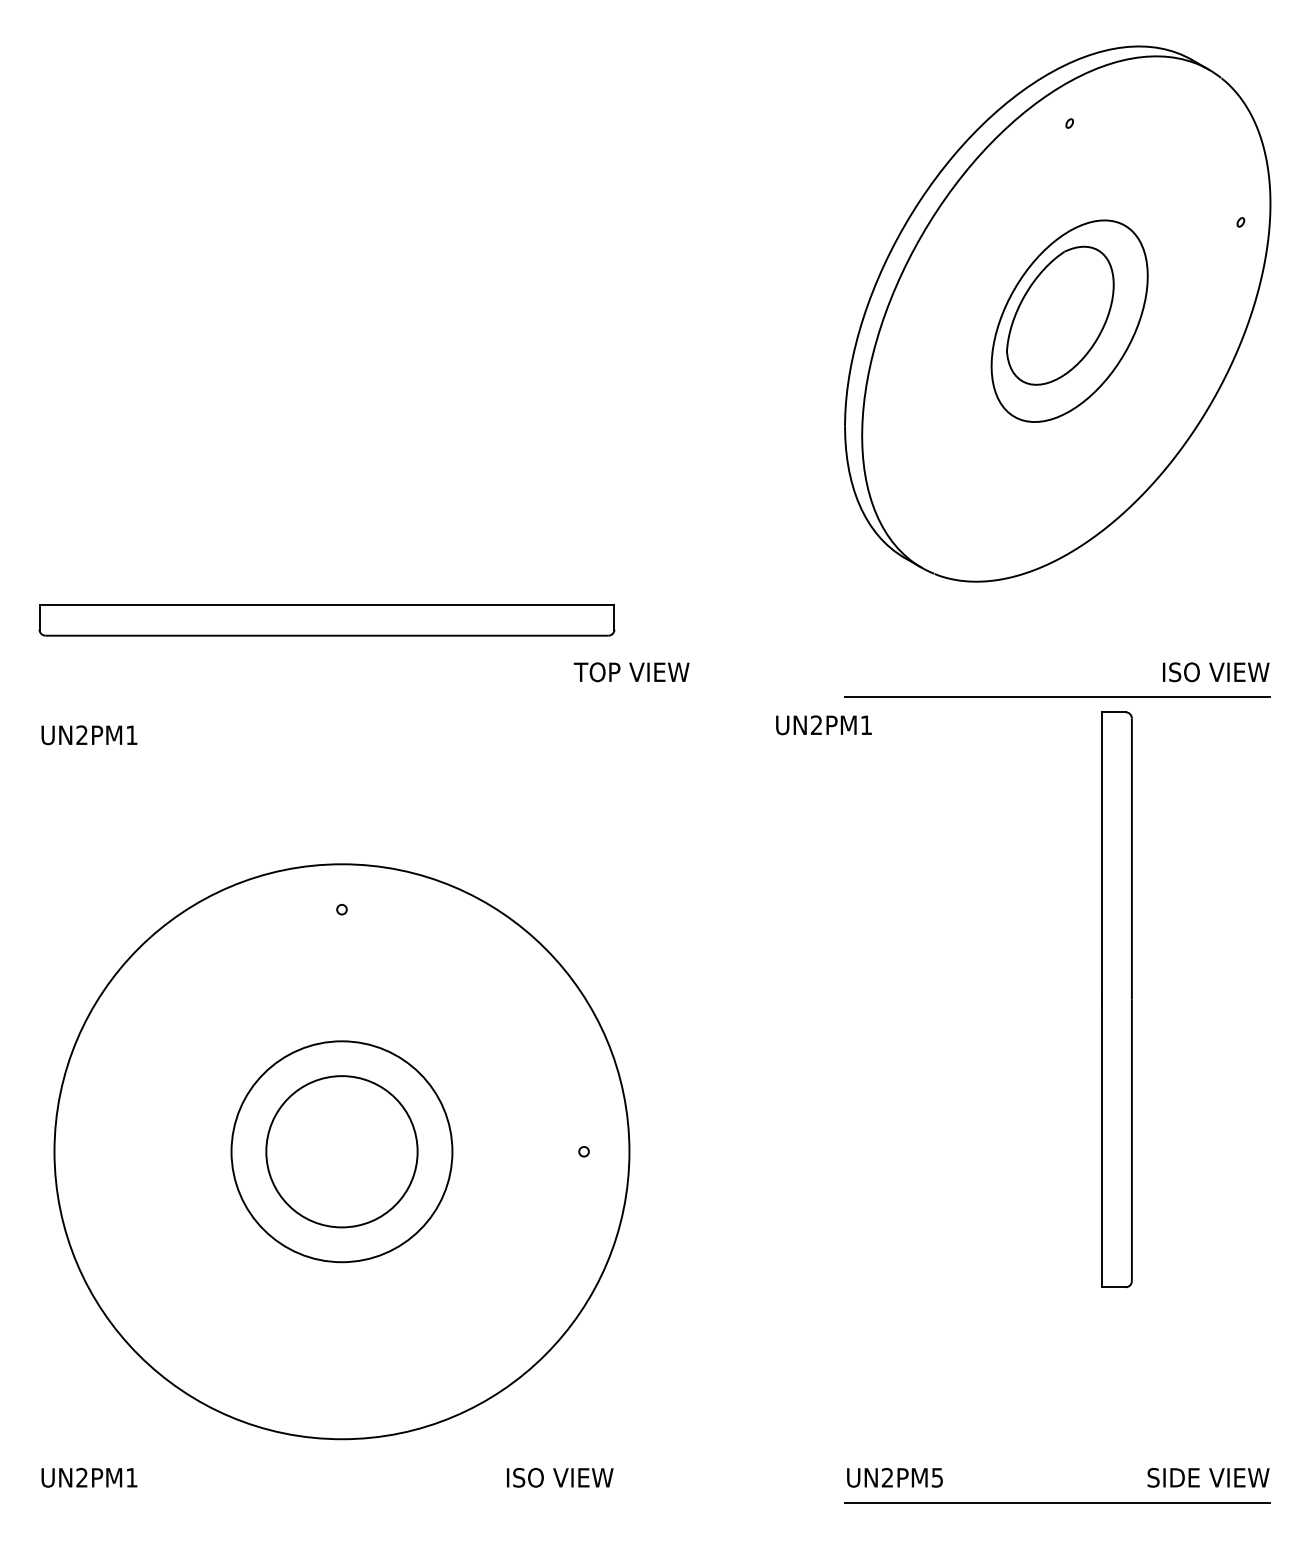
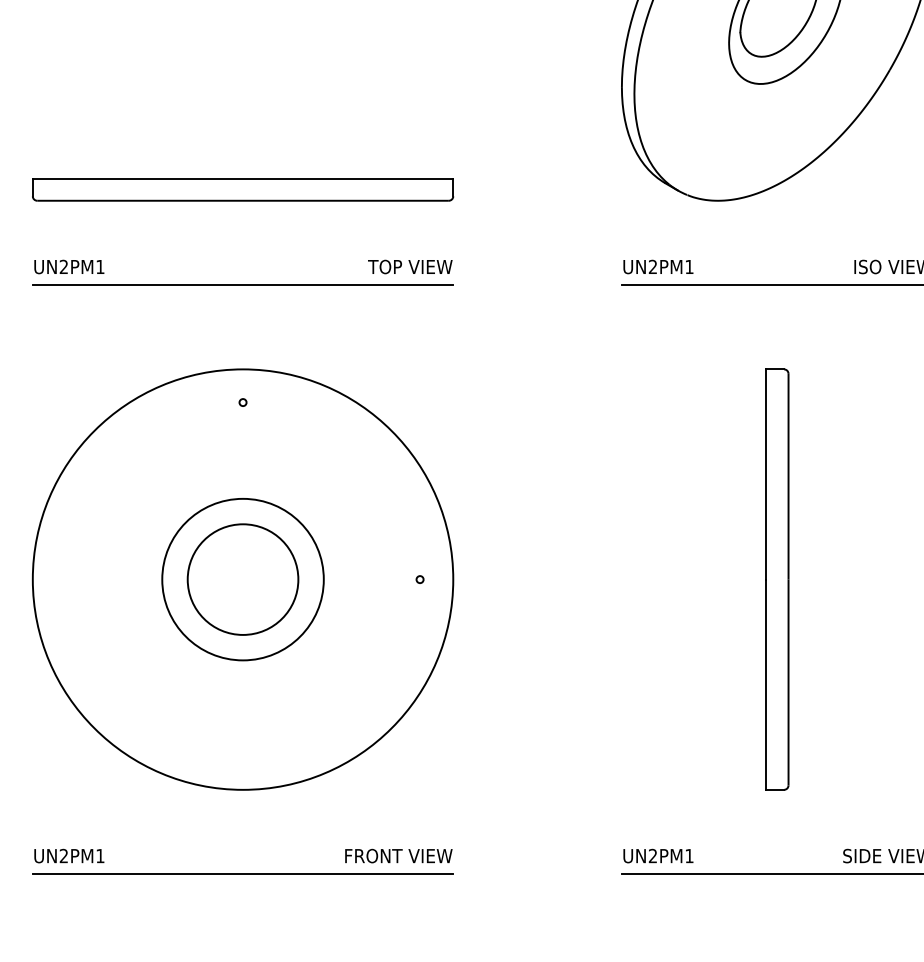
part: (326, 620) -> (242, 189), moved
text: (631, 672) -> (410, 267), moved
line: (326, 696) -> (242, 284), added
text: (823, 725) -> (658, 267), moved
text: (89, 735) -> (69, 267), moved
part: (1116, 999) -> (777, 579), moved
part: (341, 1151) -> (242, 579), moved
text: (505, 1477) -> (373, 855), ISO VIEW -> FRONT VIEW
text: (936, 1477) -> (688, 855), UN2PM5 -> UN2PM1
line: (326, 1502) -> (242, 874), added

